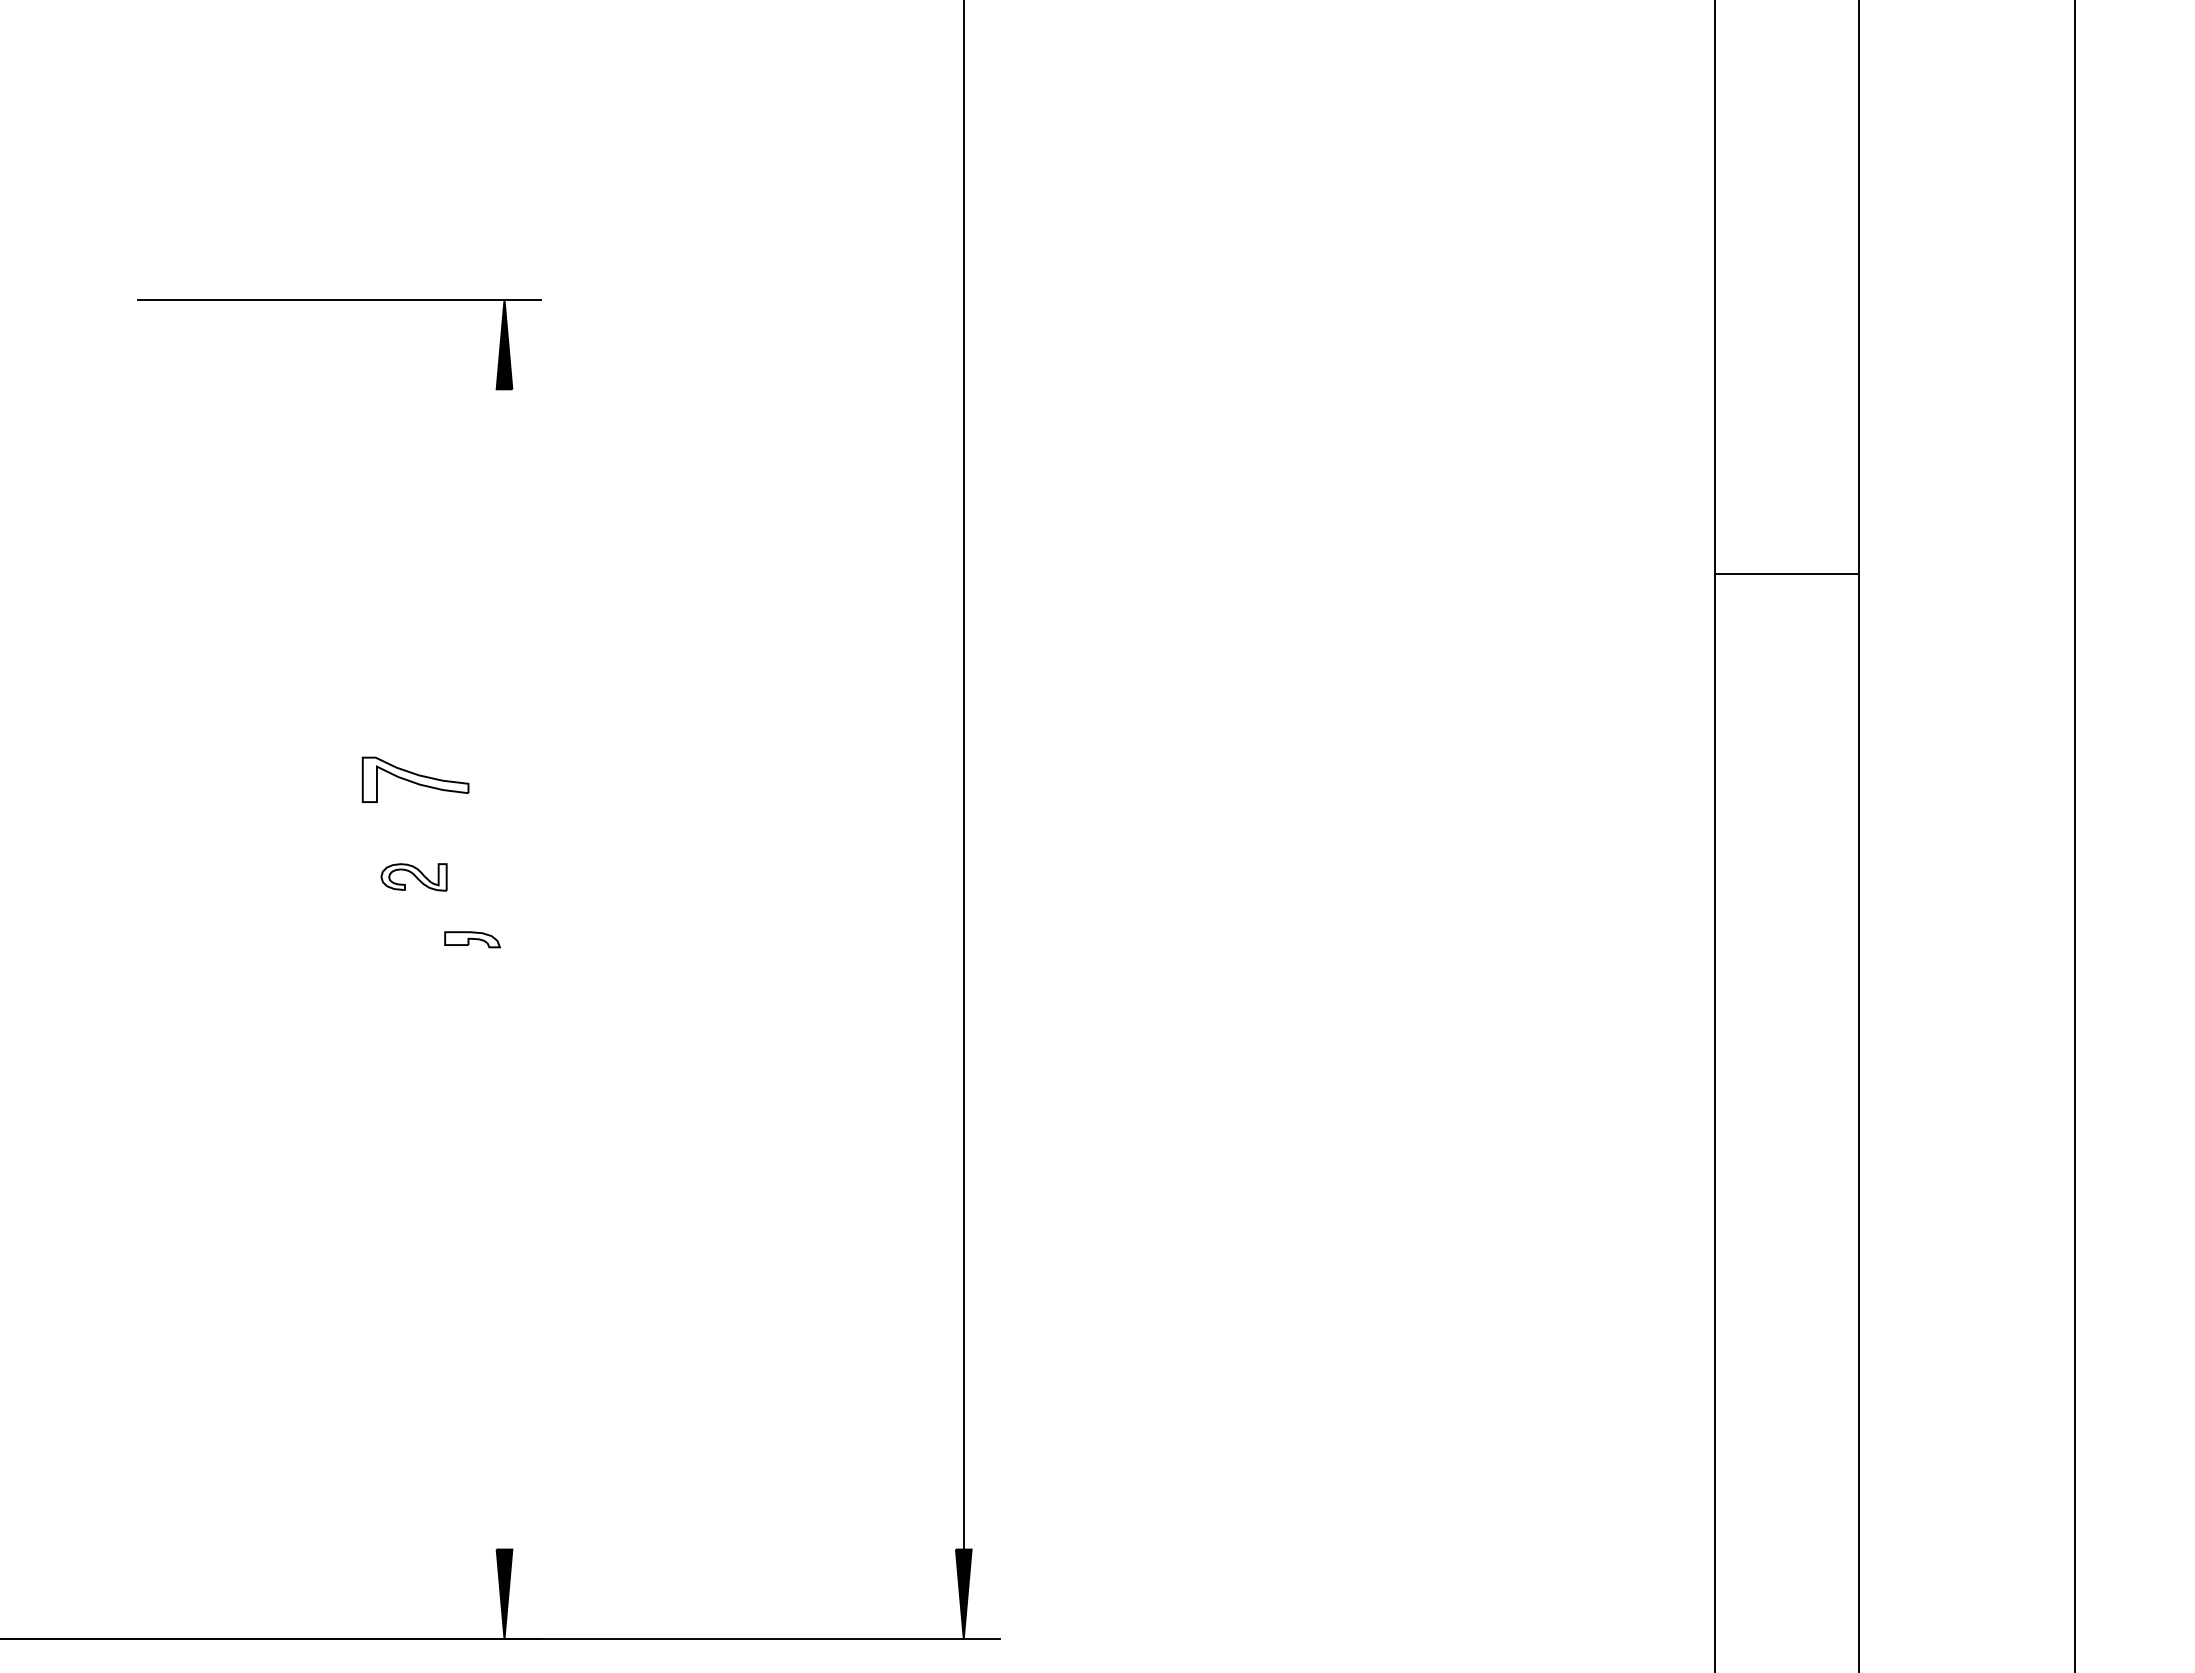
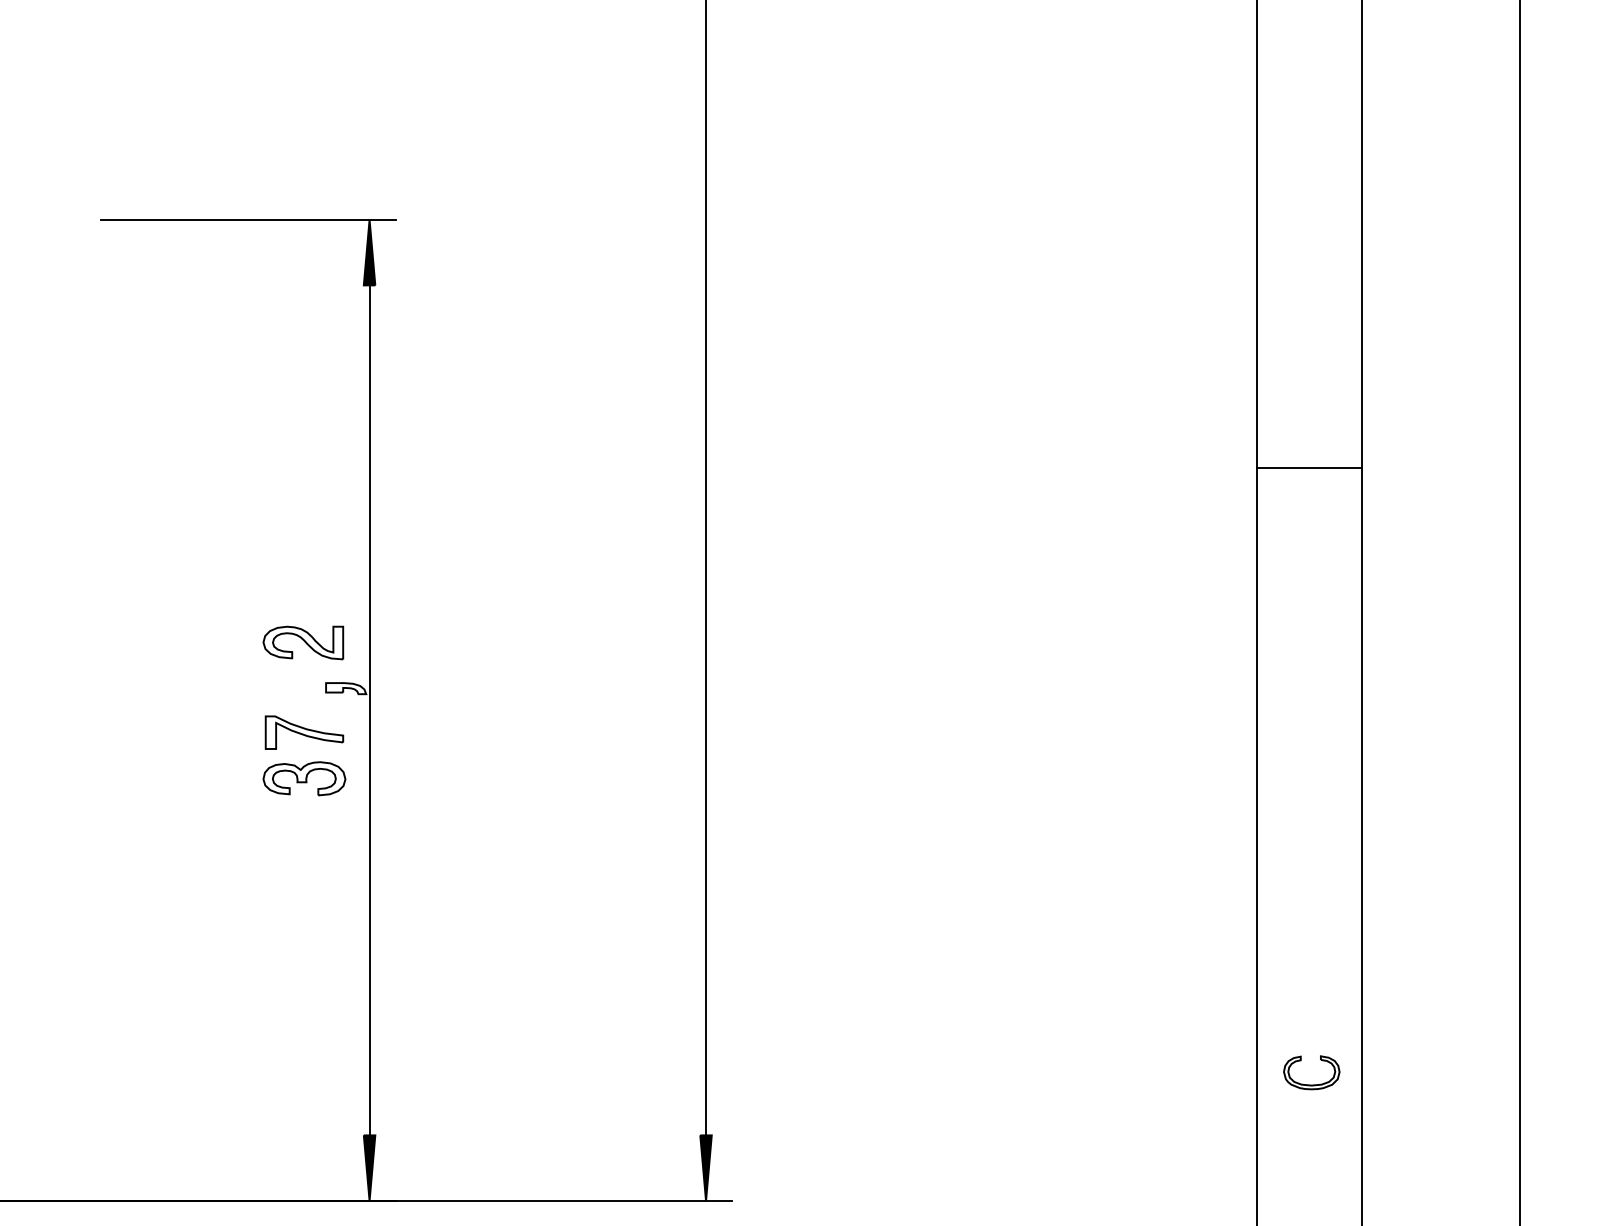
line: (1787, 573) -> (1309, 467), moved
part: (415, 779) -> (304, 732), moved
part: (413, 877) -> (302, 643), size x1.67
line: (504, 969) -> (369, 710), added
part: (415, 1062) -> (304, 778), added
part: (1790, 1480) -> (1311, 1084), added

